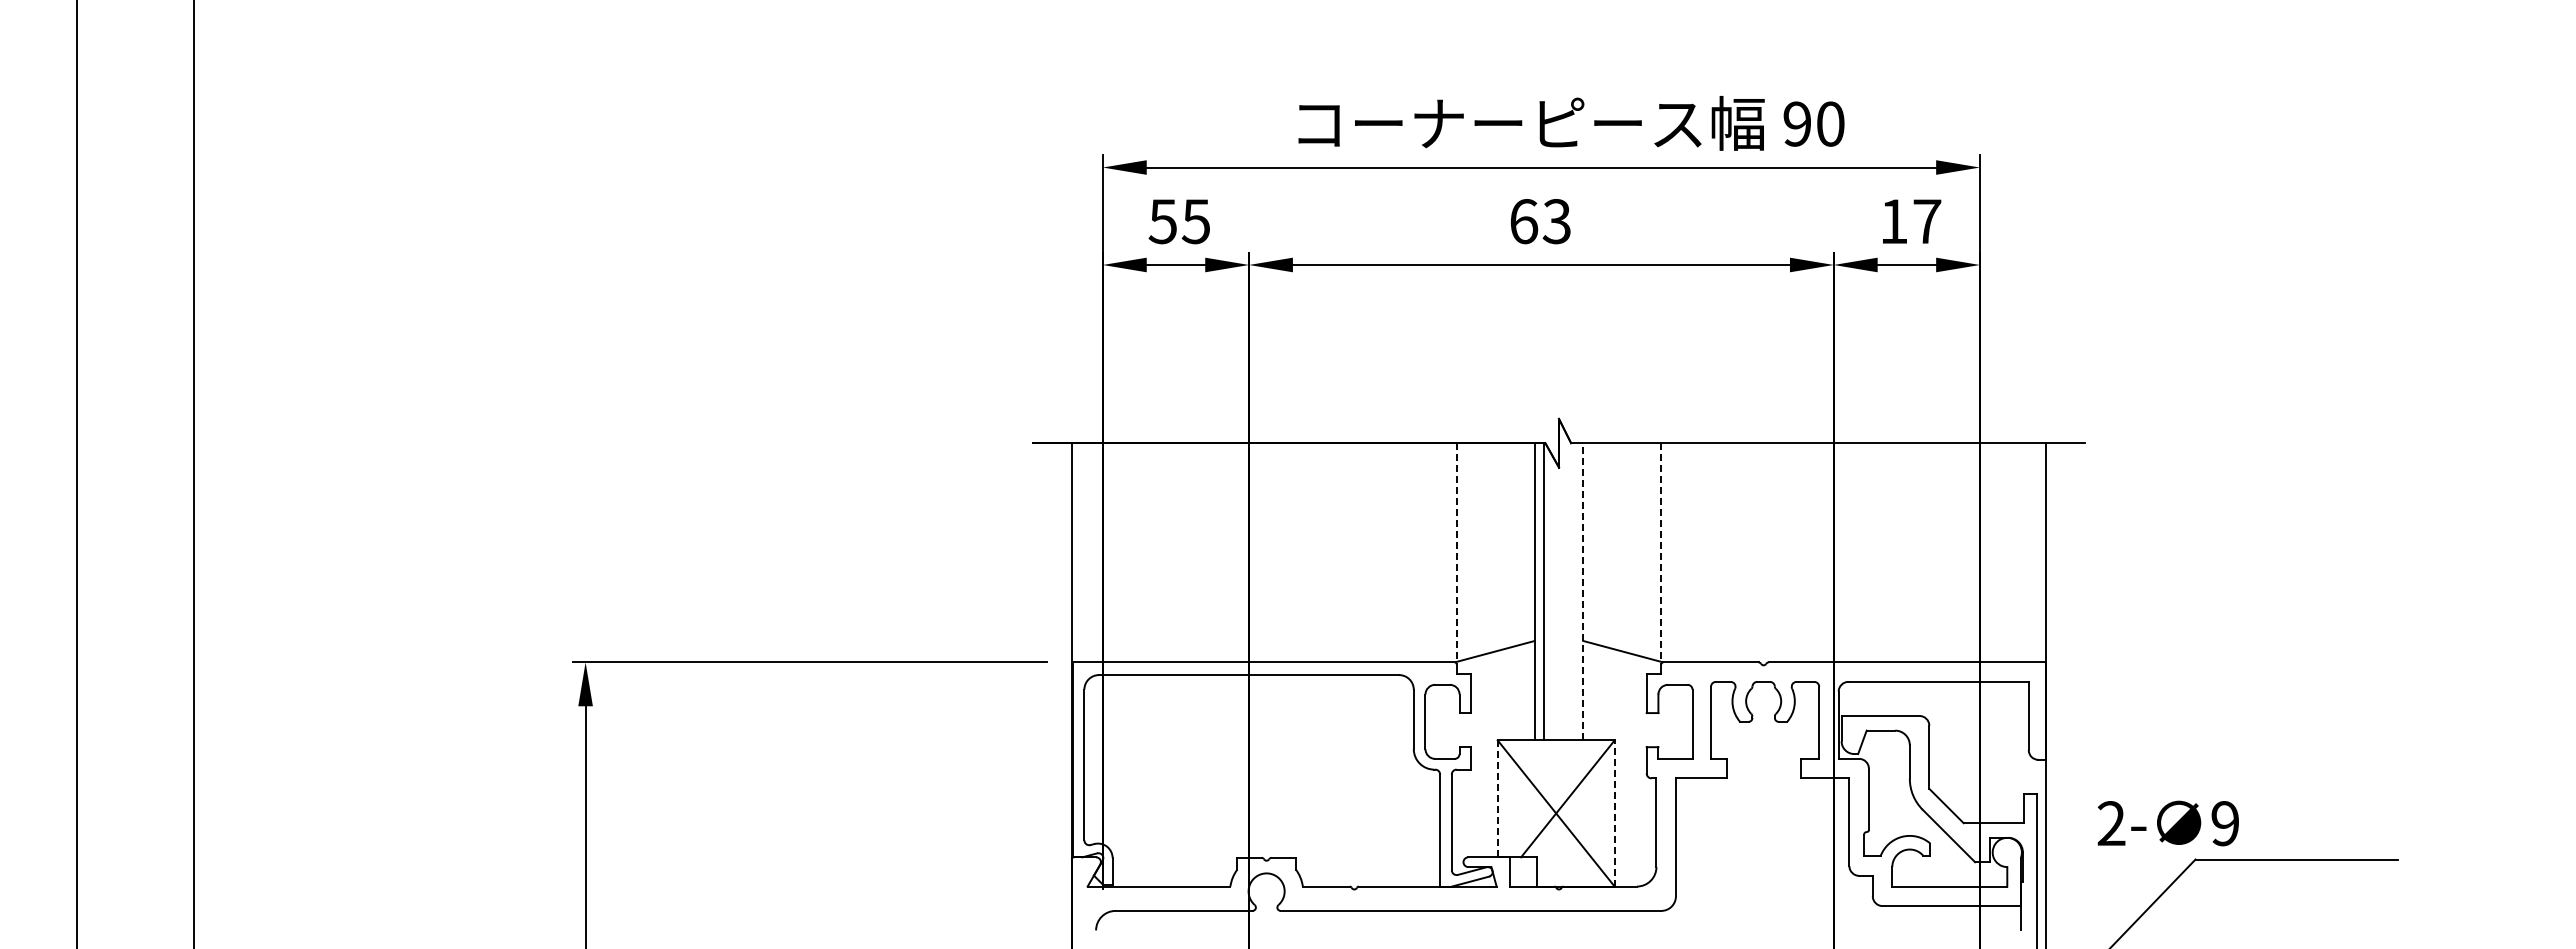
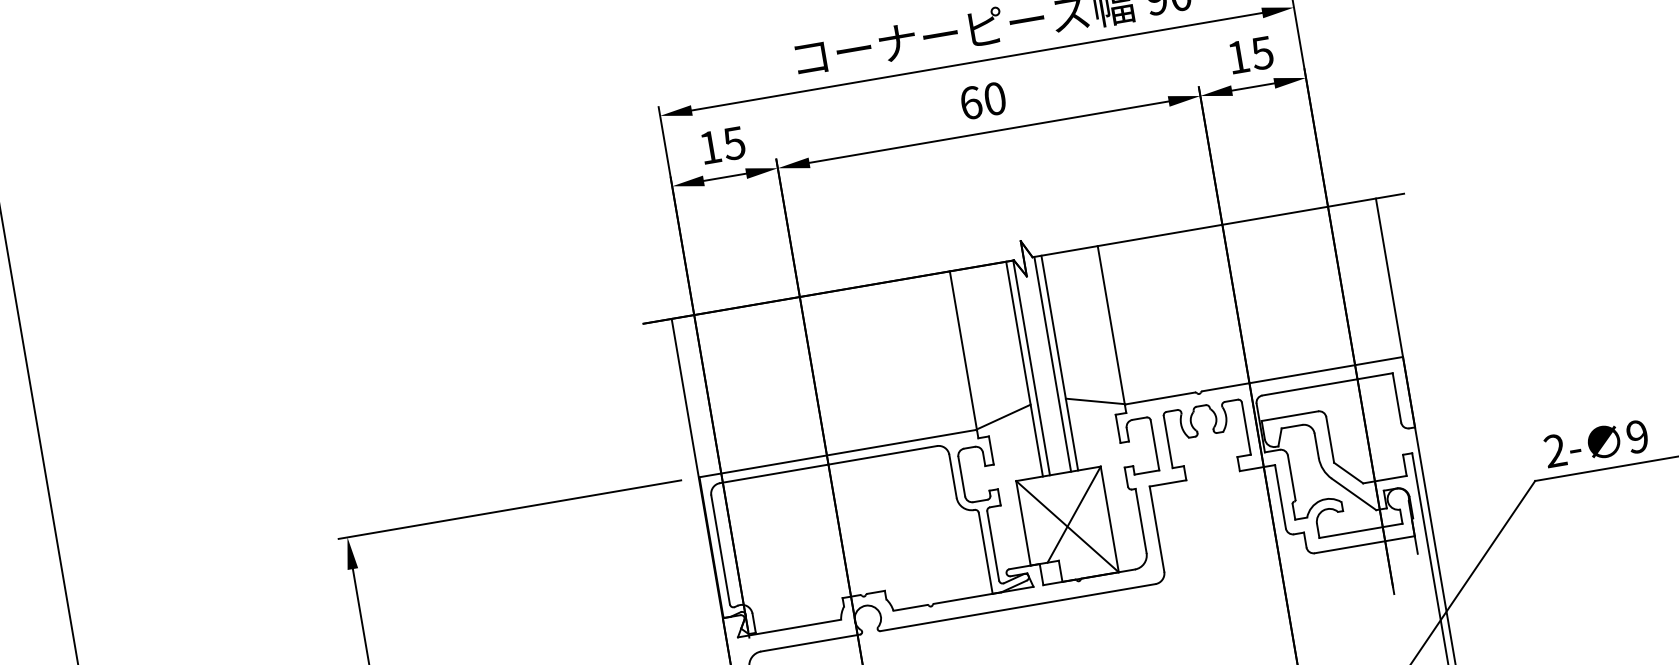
text: (1162, 221) -> (709, 147), 55 -> 15
text: (1556, 221) -> (994, 98), 63 -> 60
text: (1926, 221) -> (1261, 53), 17 -> 15
line: (1456, 552) -> (963, 350), dashed -> solid
line: (1661, 552) -> (1111, 325), dashed -> solid
line: (1573, 591) -> (1052, 364), added
line: (1583, 591) -> (1059, 362), dashed -> solid
line: (1497, 799) -> (1023, 523), dashed -> solid
line: (1614, 812) -> (1109, 518), dashed -> solid
text: (2167, 823) -> (1595, 443), moved

